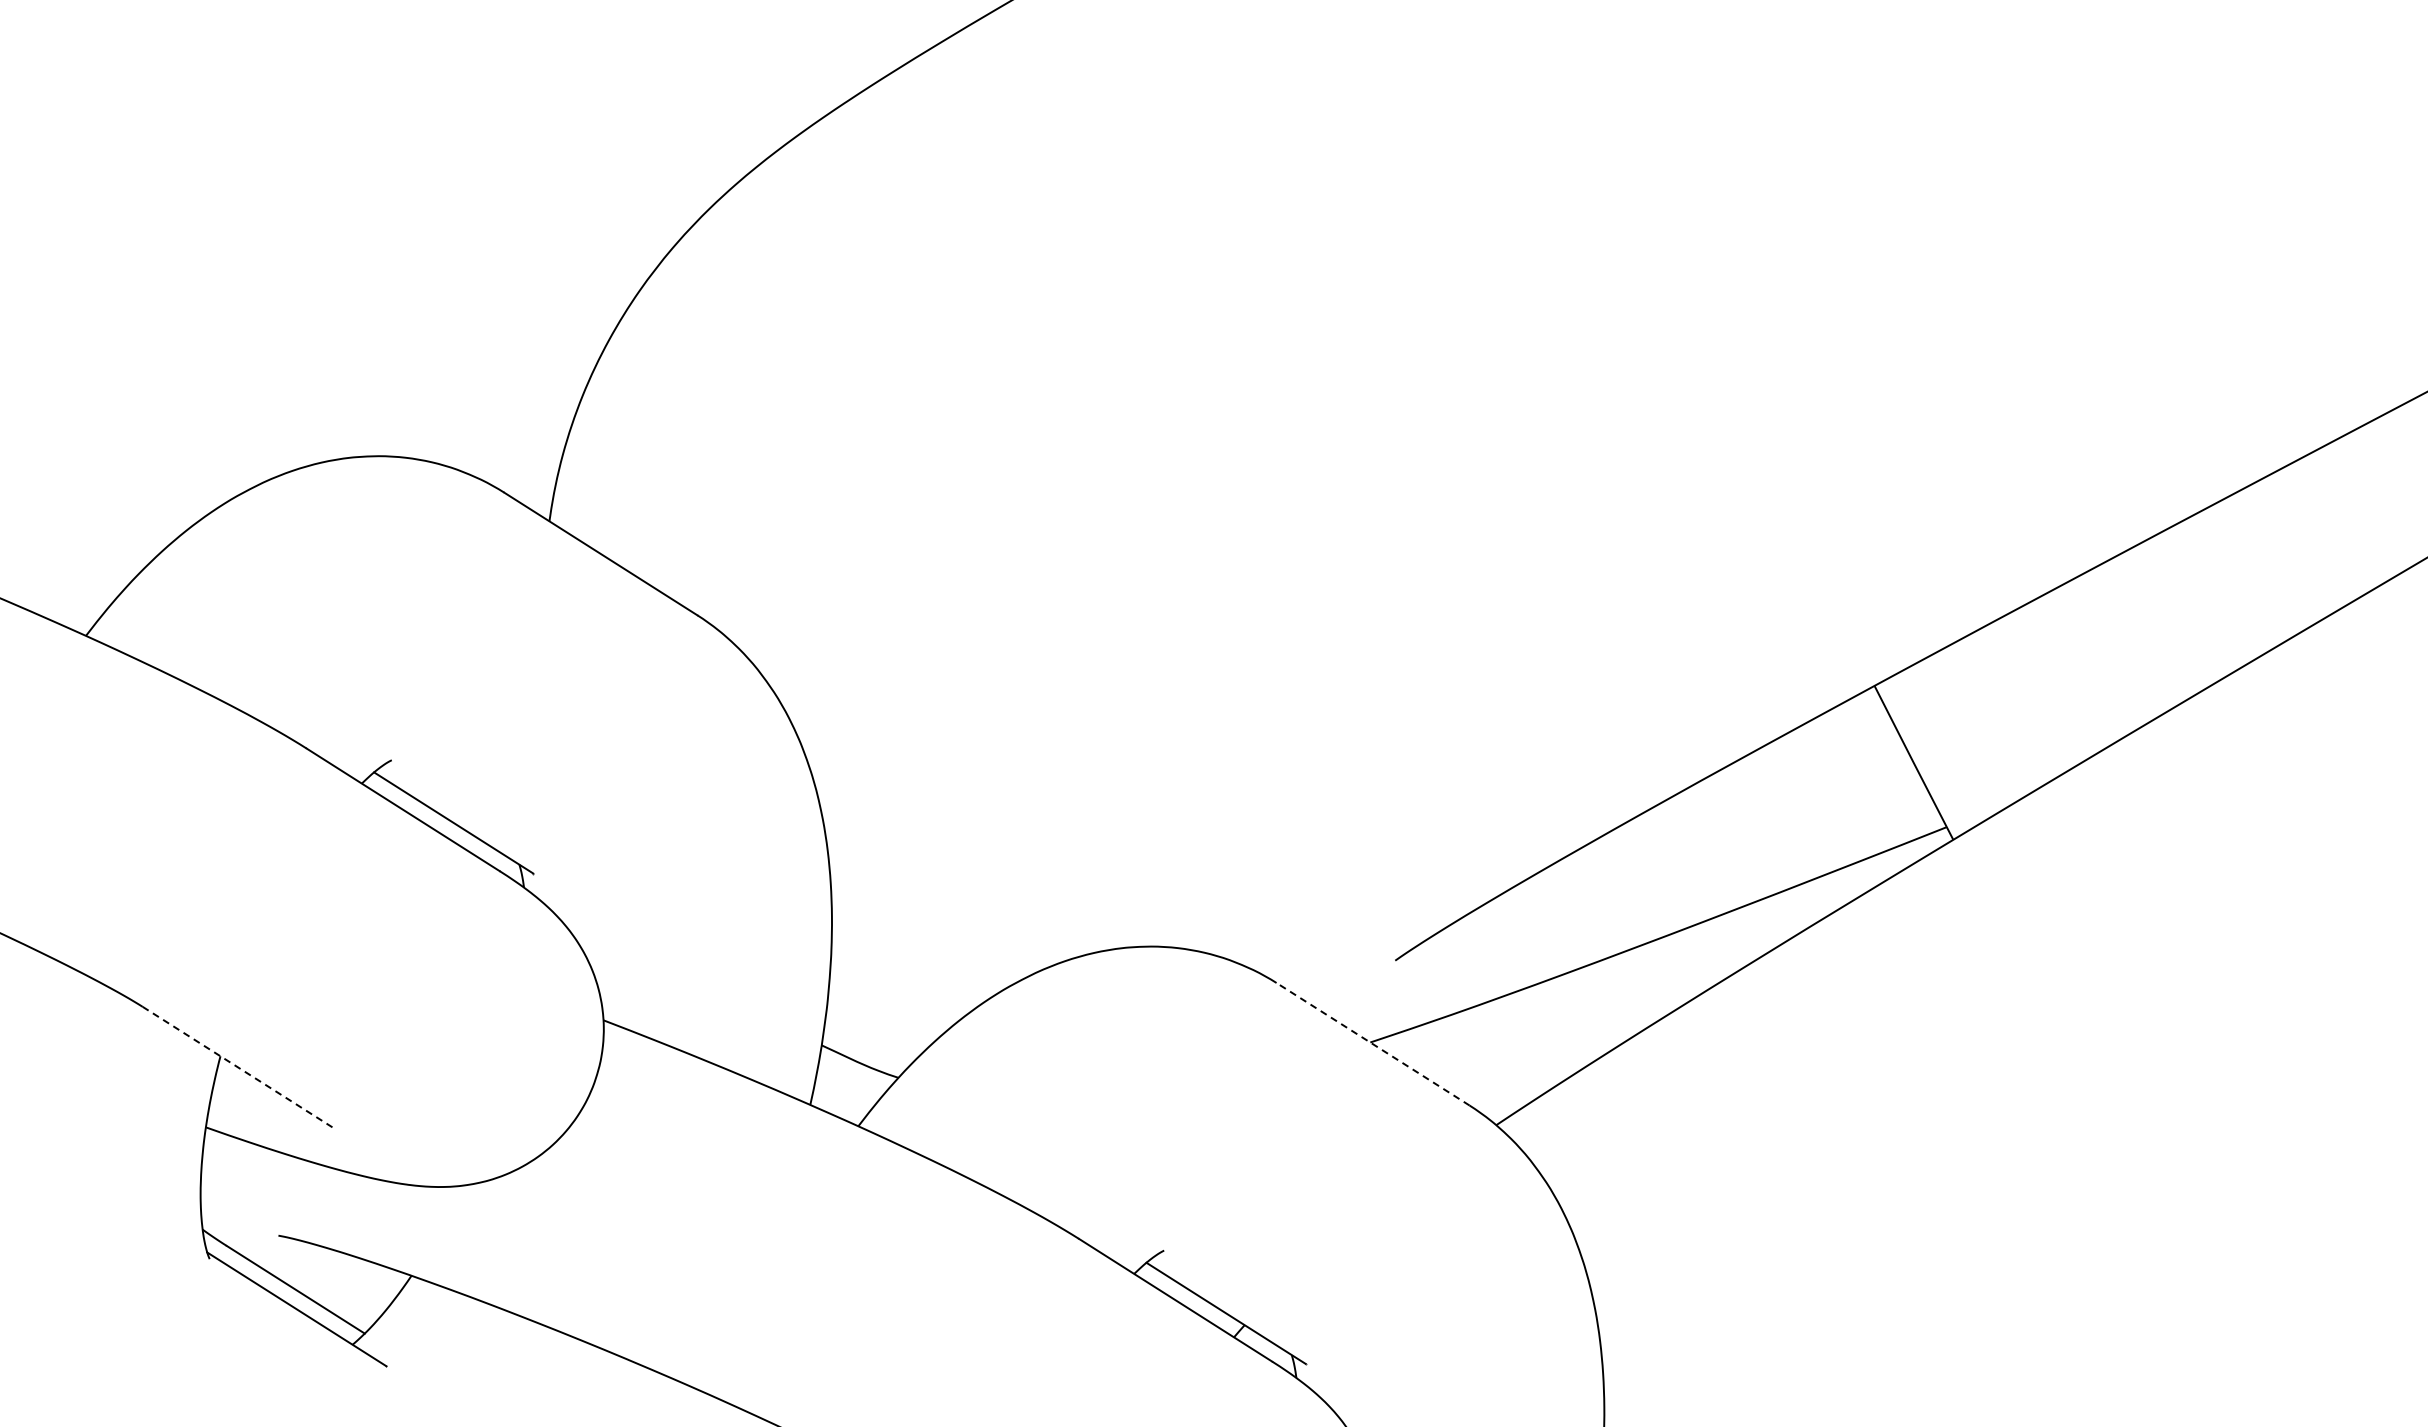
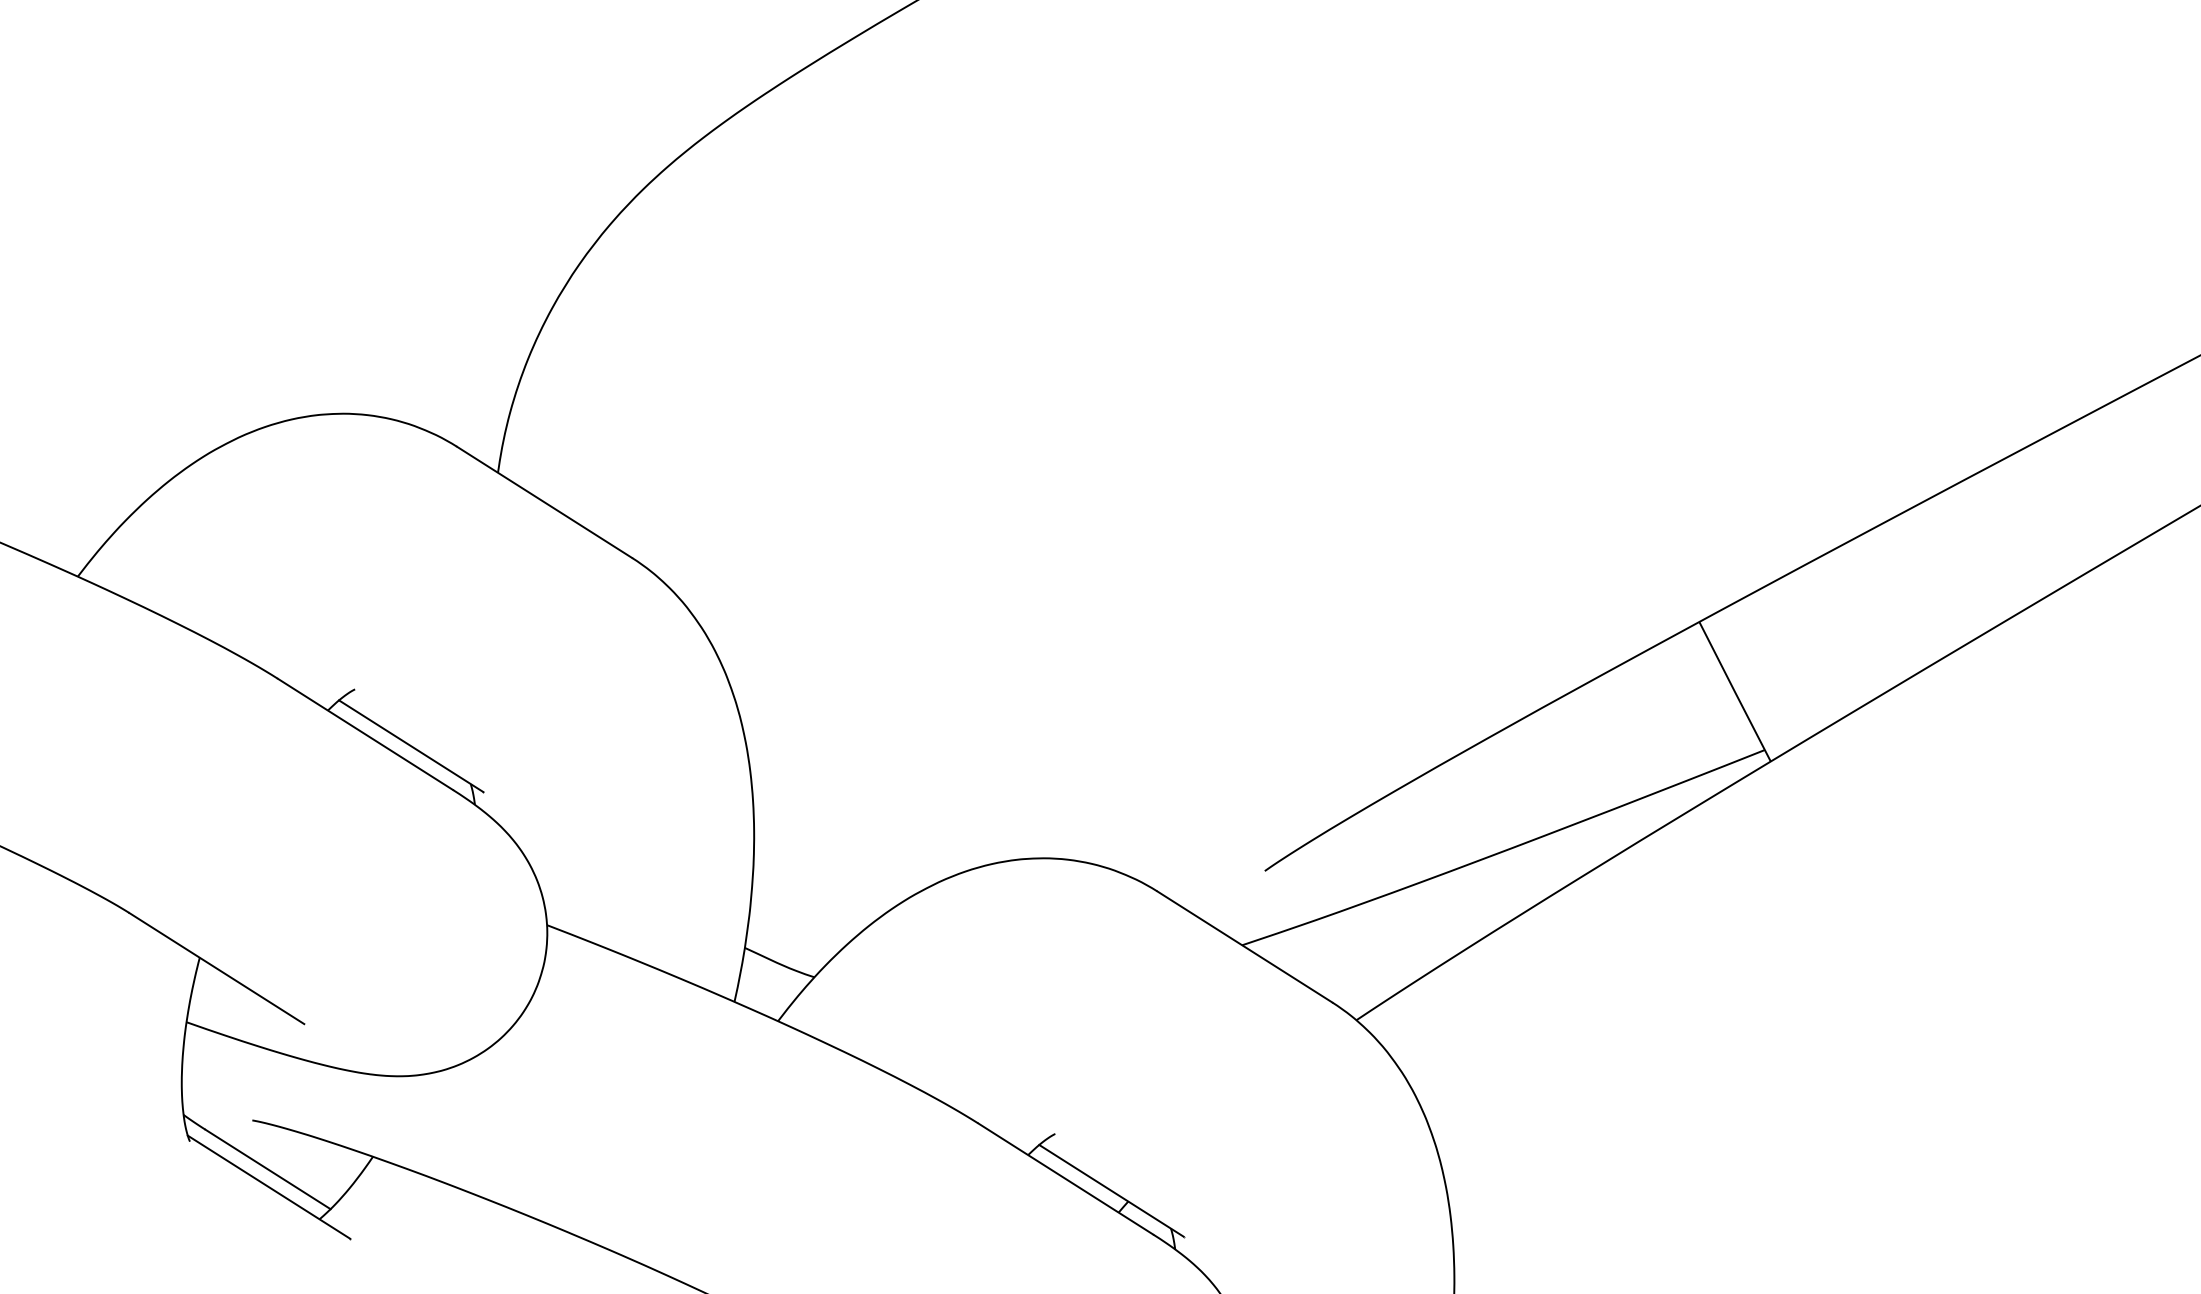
line: (1372, 1044) -> (1244, 947), dashed -> solid
line: (239, 1068) -> (217, 968), dashed -> solid

